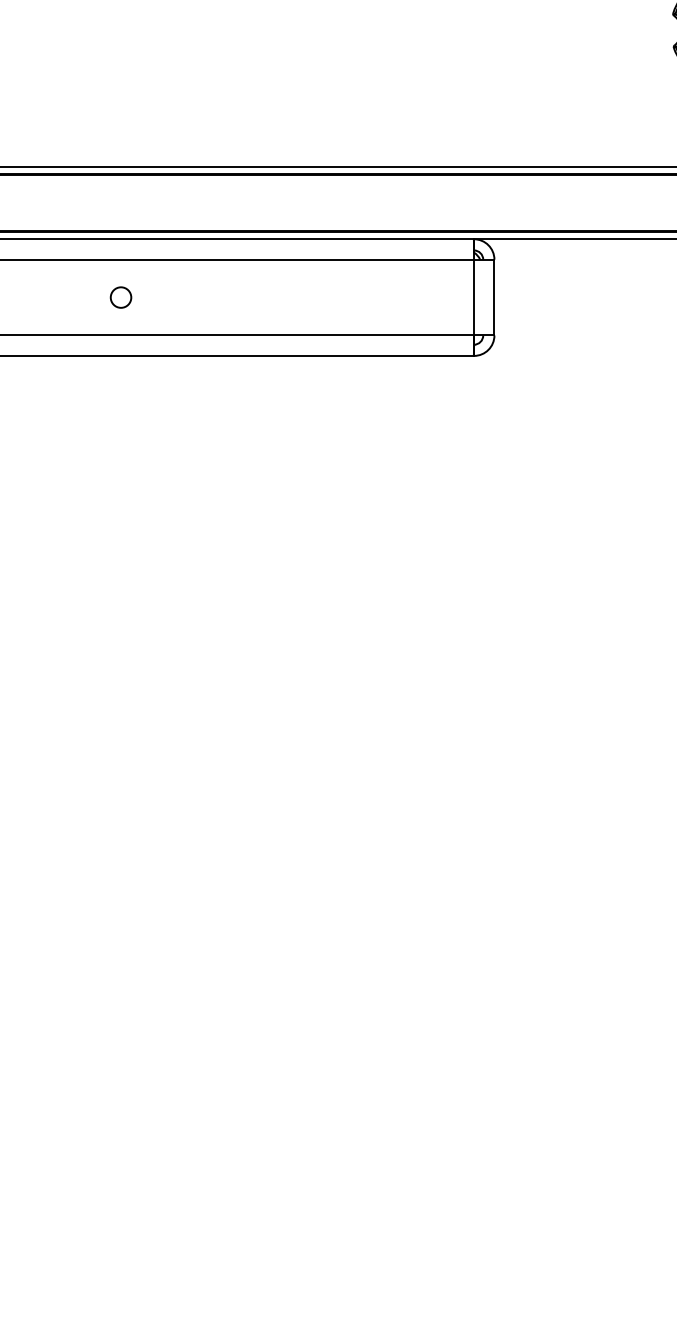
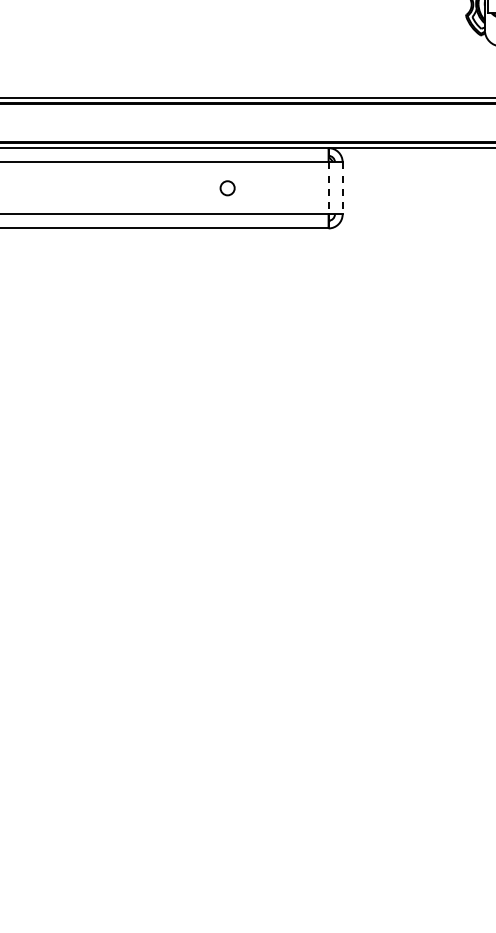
circle: (120, 297) -> (227, 188), moved
line: (473, 297) -> (328, 188), solid -> dashed
line: (494, 297) -> (342, 188), solid -> dashed

